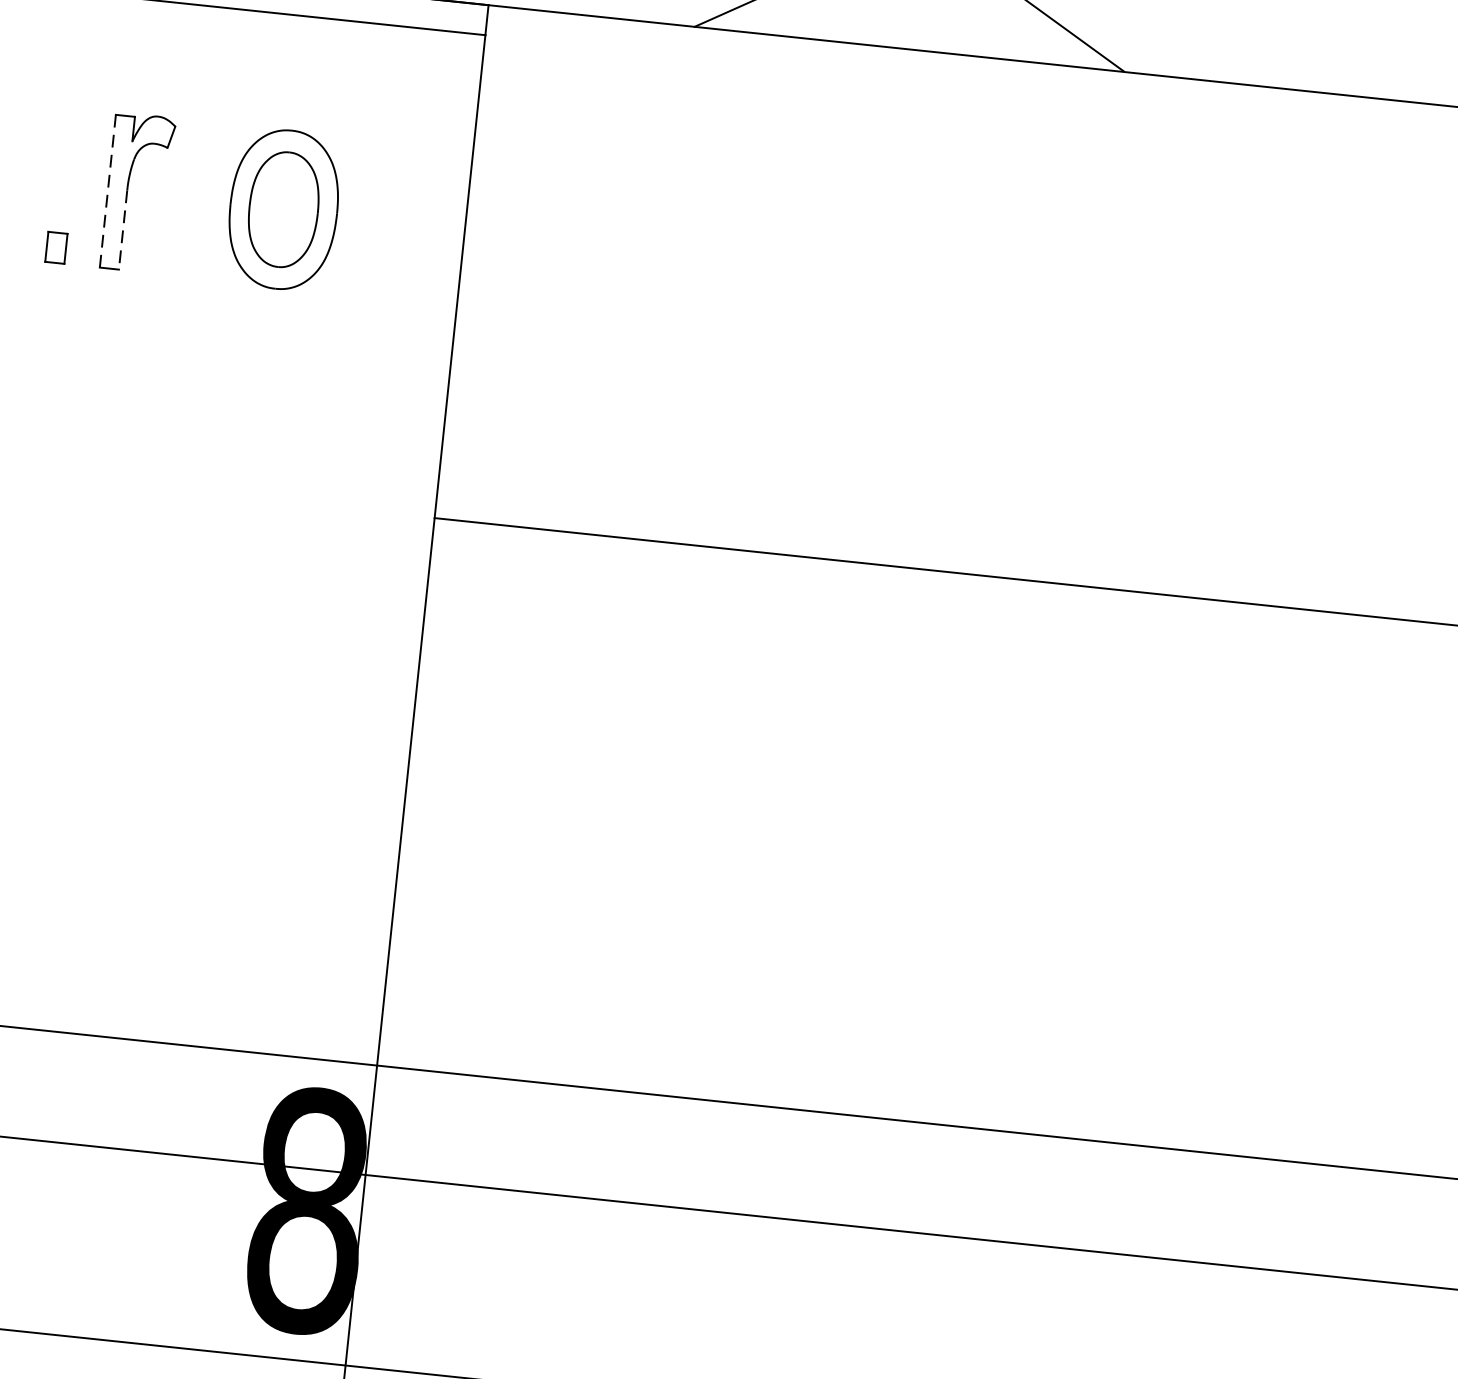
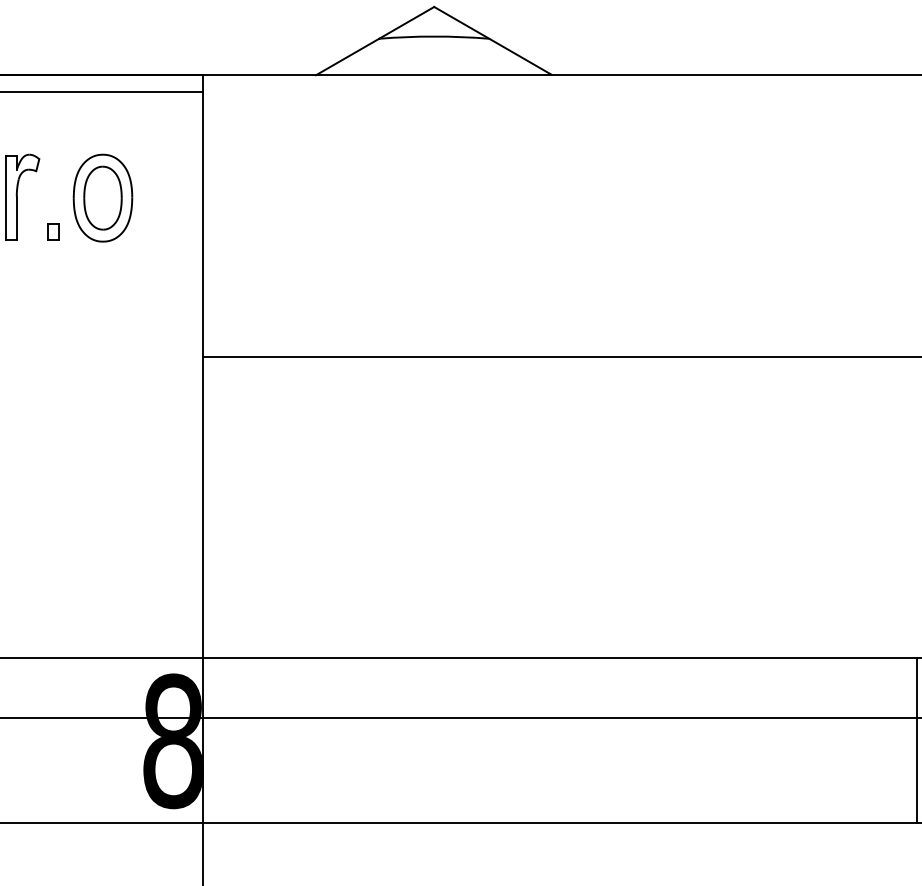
line: (108, 191) -> (6, 198), dashed -> solid
line: (122, 230) -> (16, 218), dashed -> solid
part: (187, 260) -> (53, 231), added

